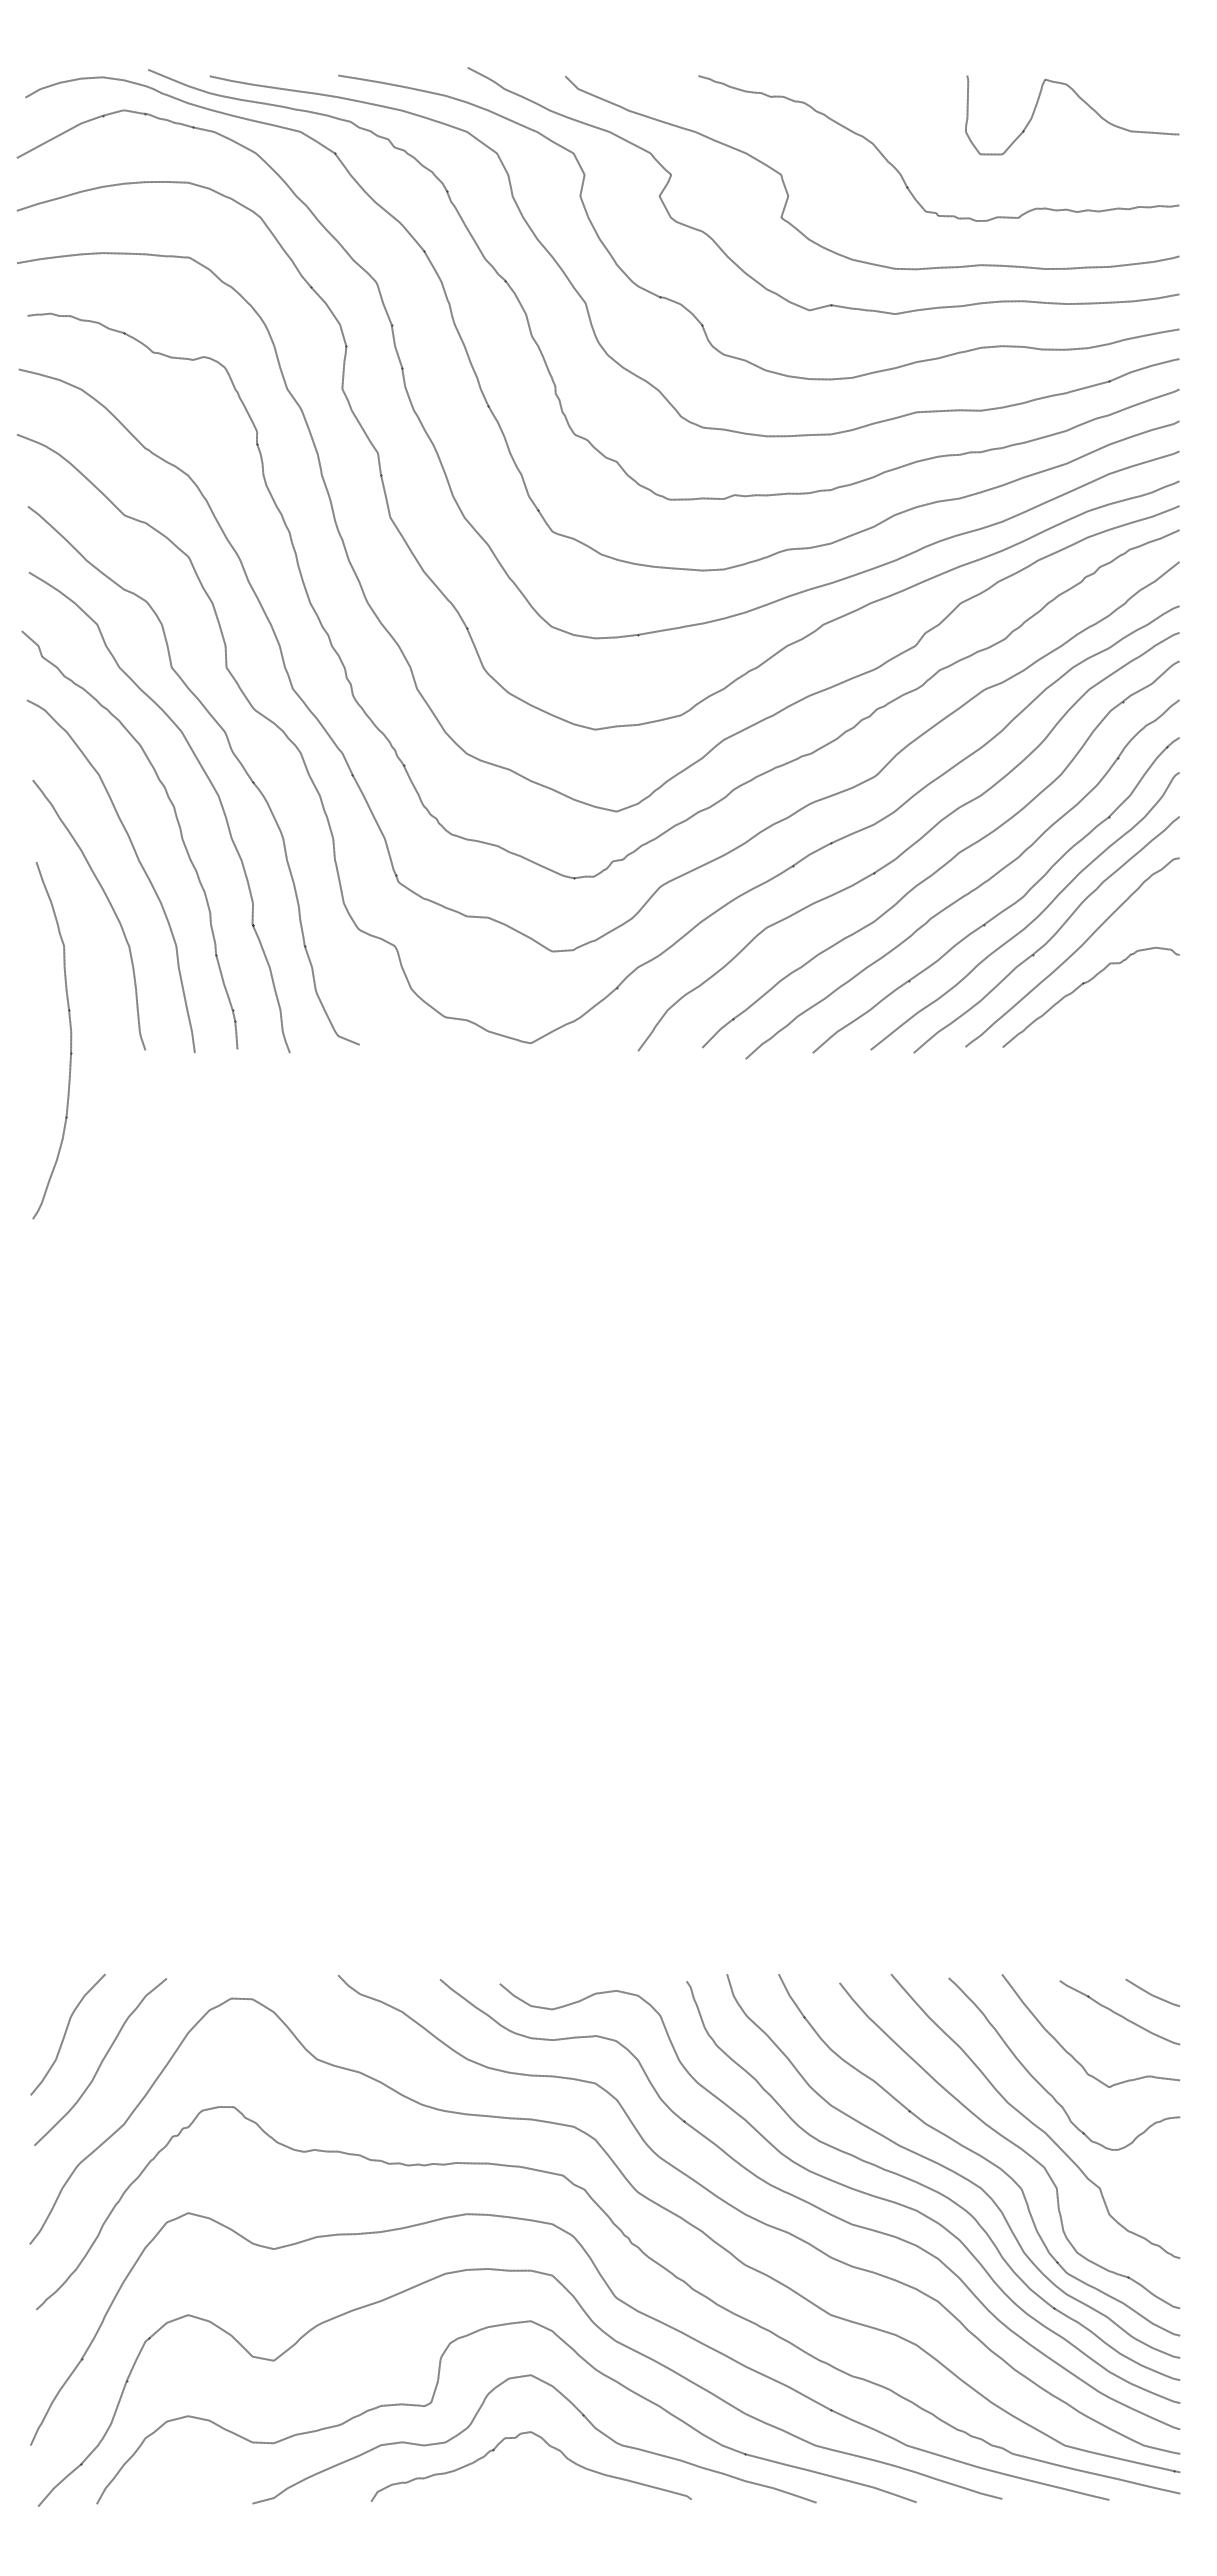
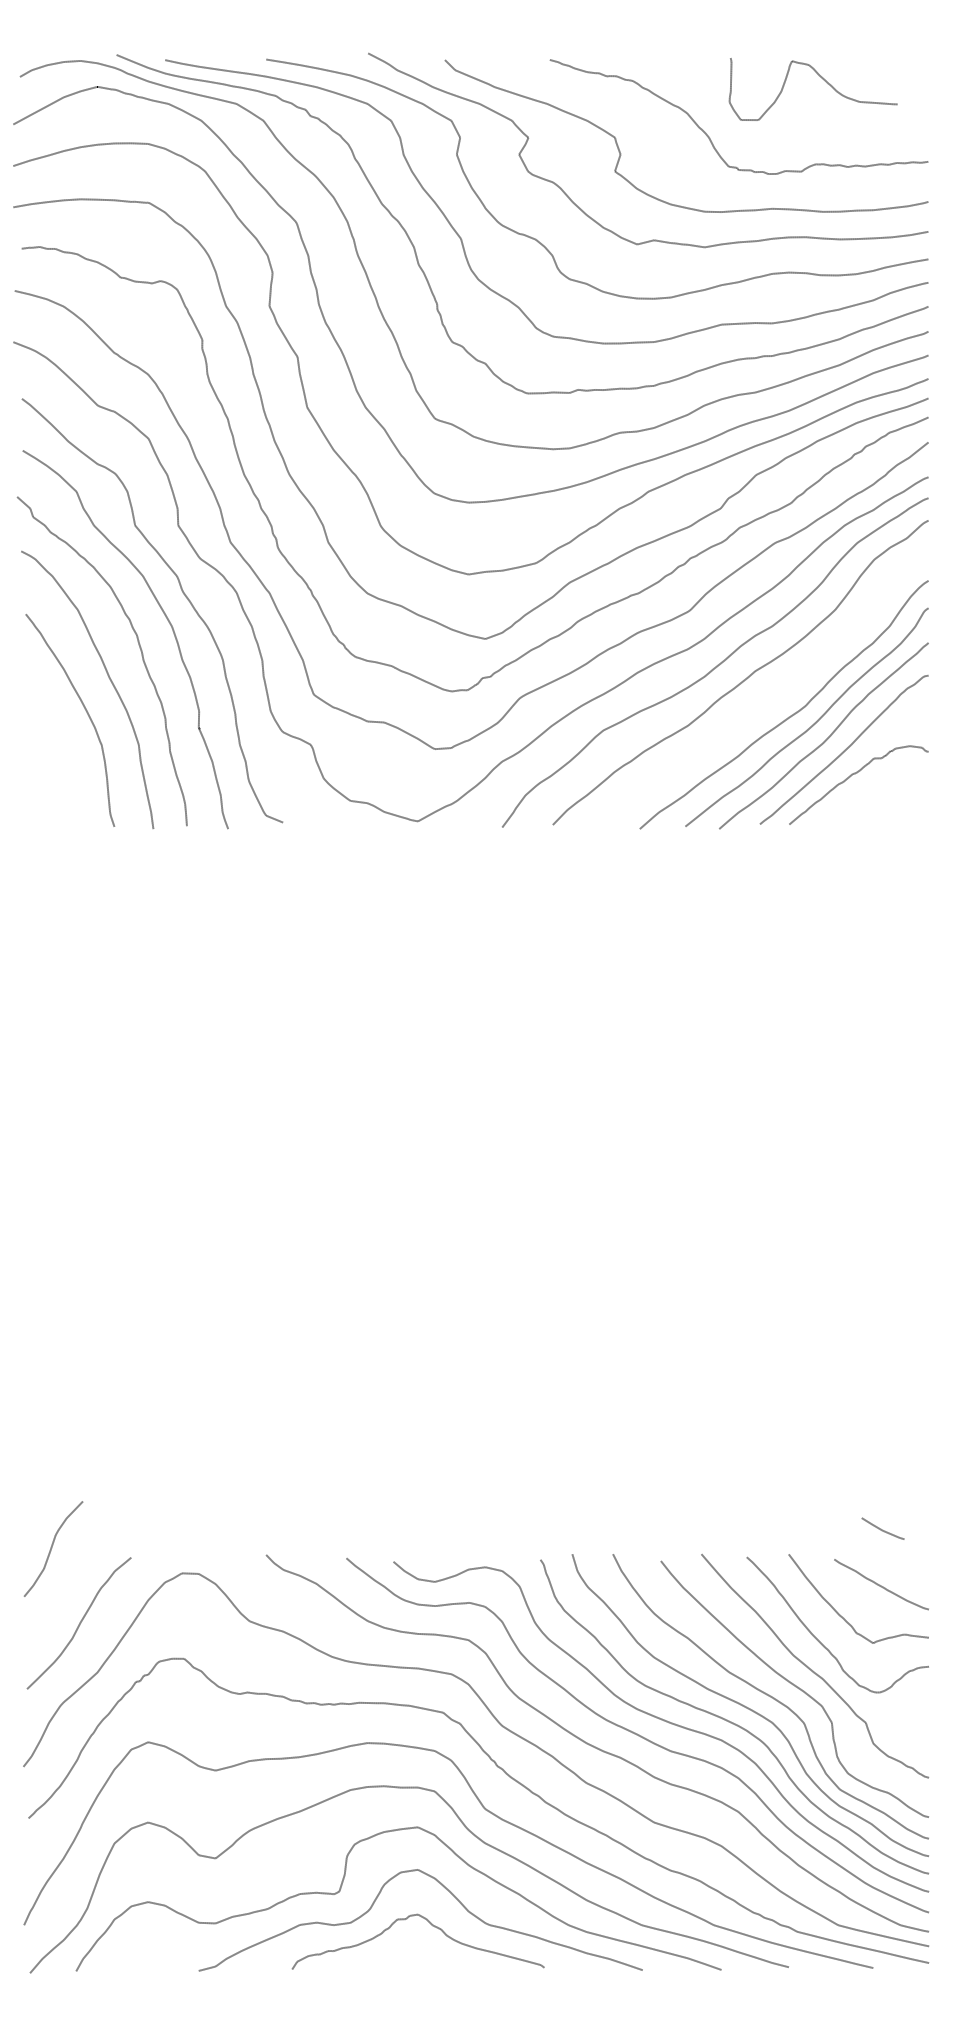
curve: (1082, 101) -> (821, 78), moved
curve: (969, 891) -> (763, 701), removed
curve: (70, 1040) -> (55, 819), removed
line: (1151, 1993) -> (882, 1529), moved
curve: (66, 2033) -> (52, 1548), moved

